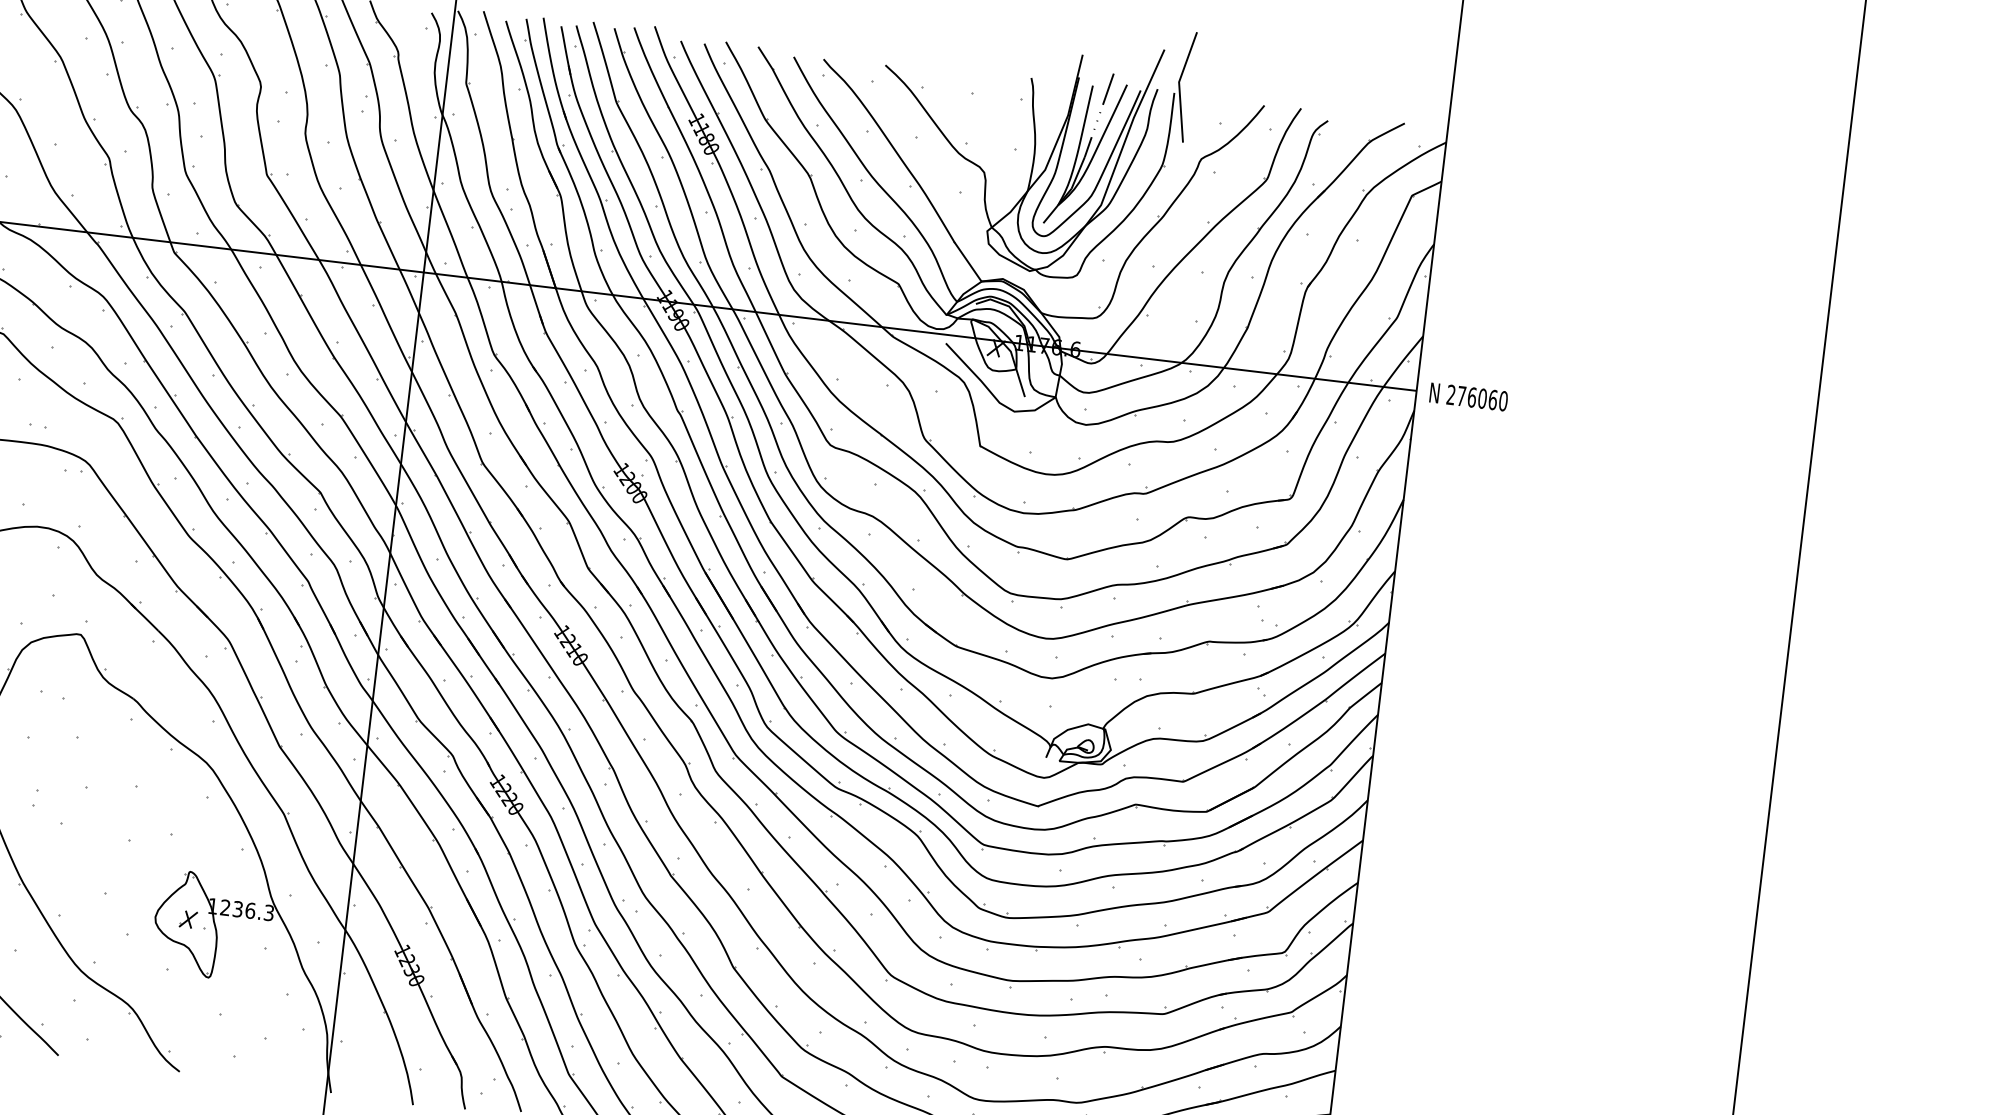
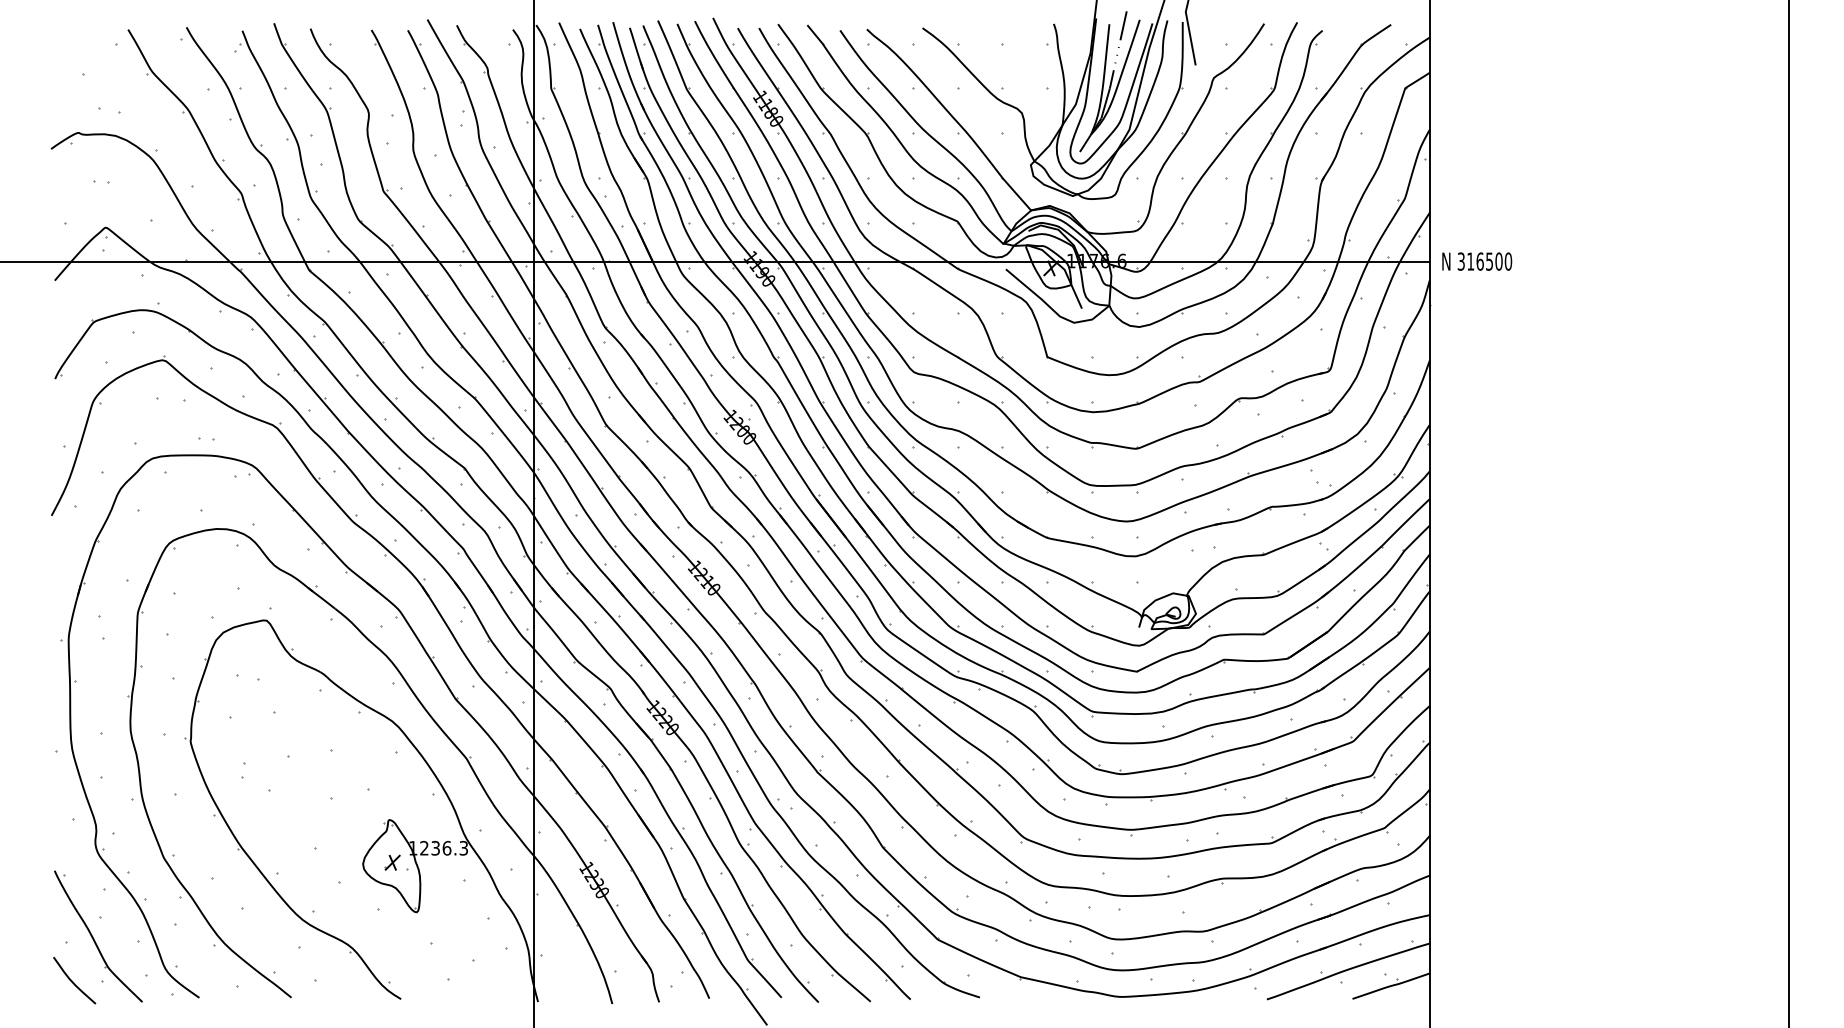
text: (1471, 397) -> (1479, 261), 276060 -> 316500

